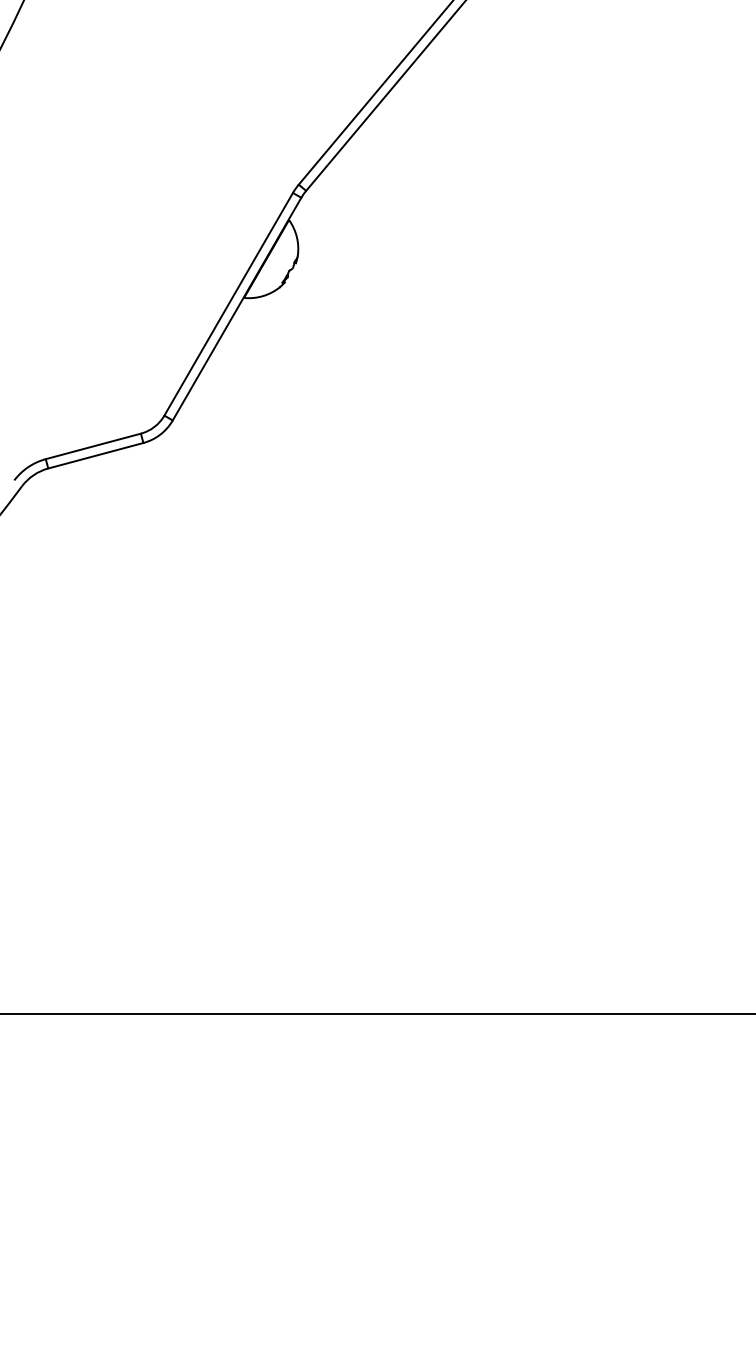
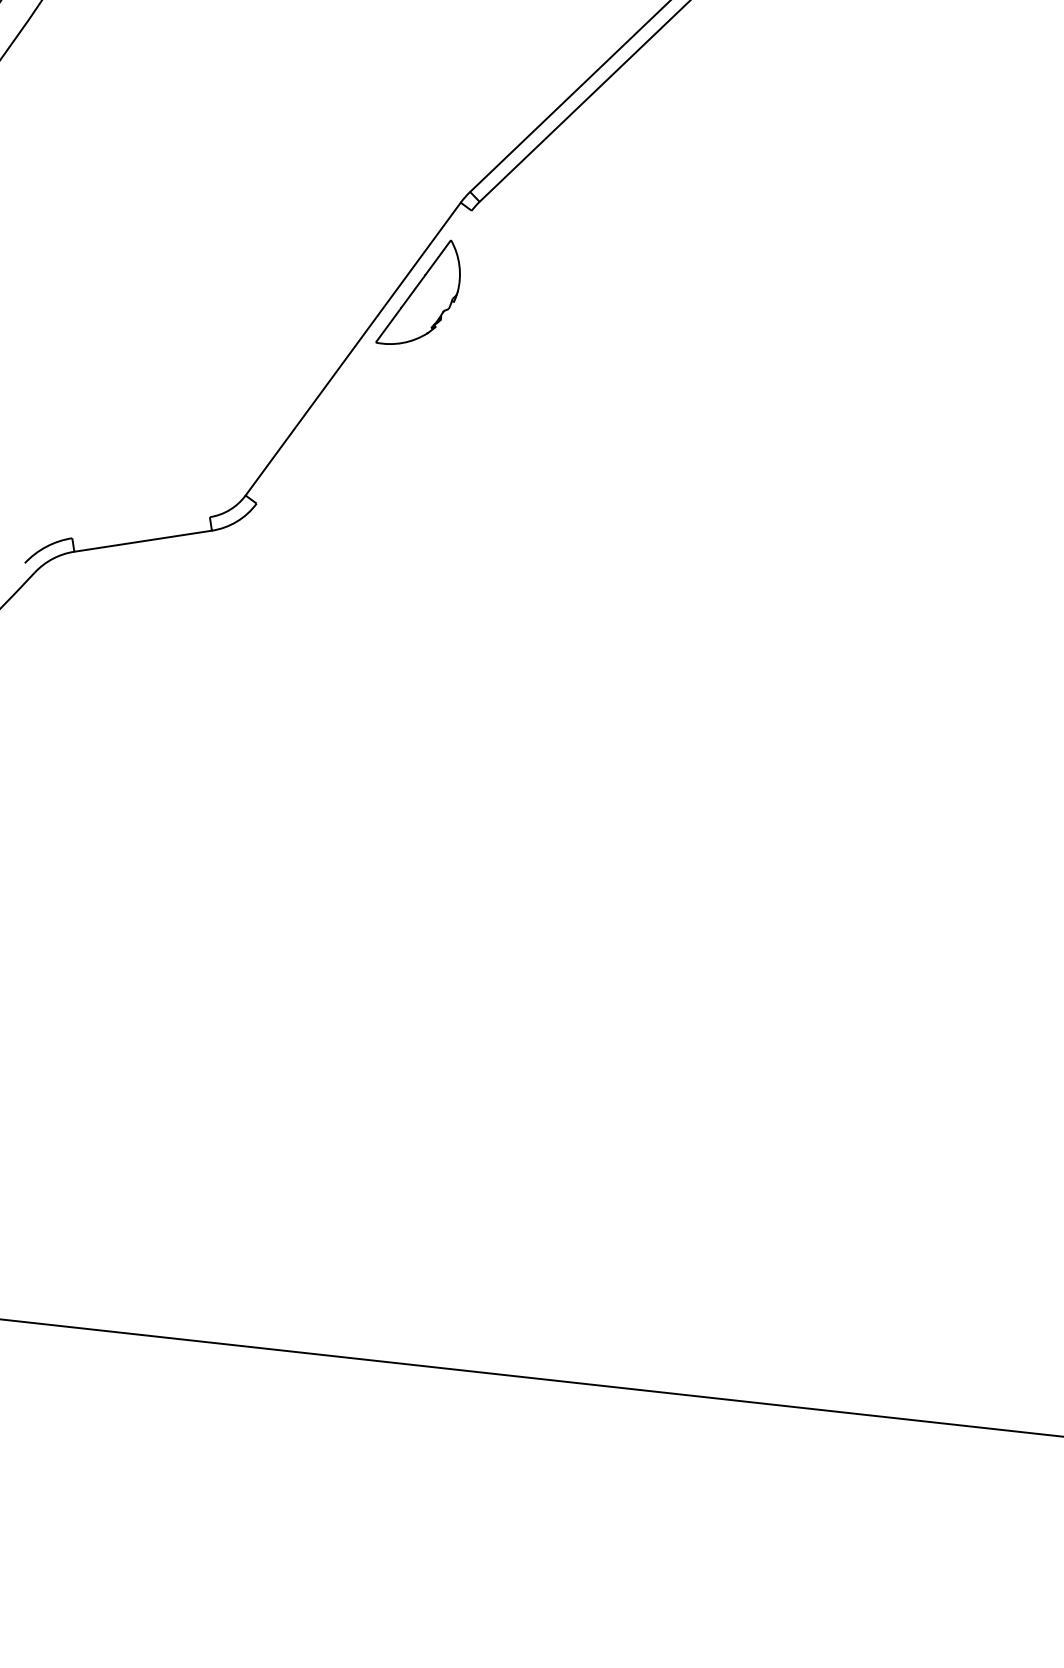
line: (236, 308) -> (363, 356), removed
line: (92, 446) -> (139, 527), removed

